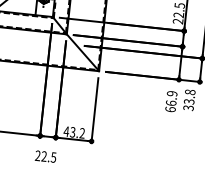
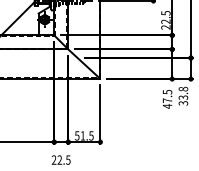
text: (171, 101) -> (167, 99), 66.9 -> 47.5
text: (73, 131) -> (83, 135), 43.2 -> 51.5

